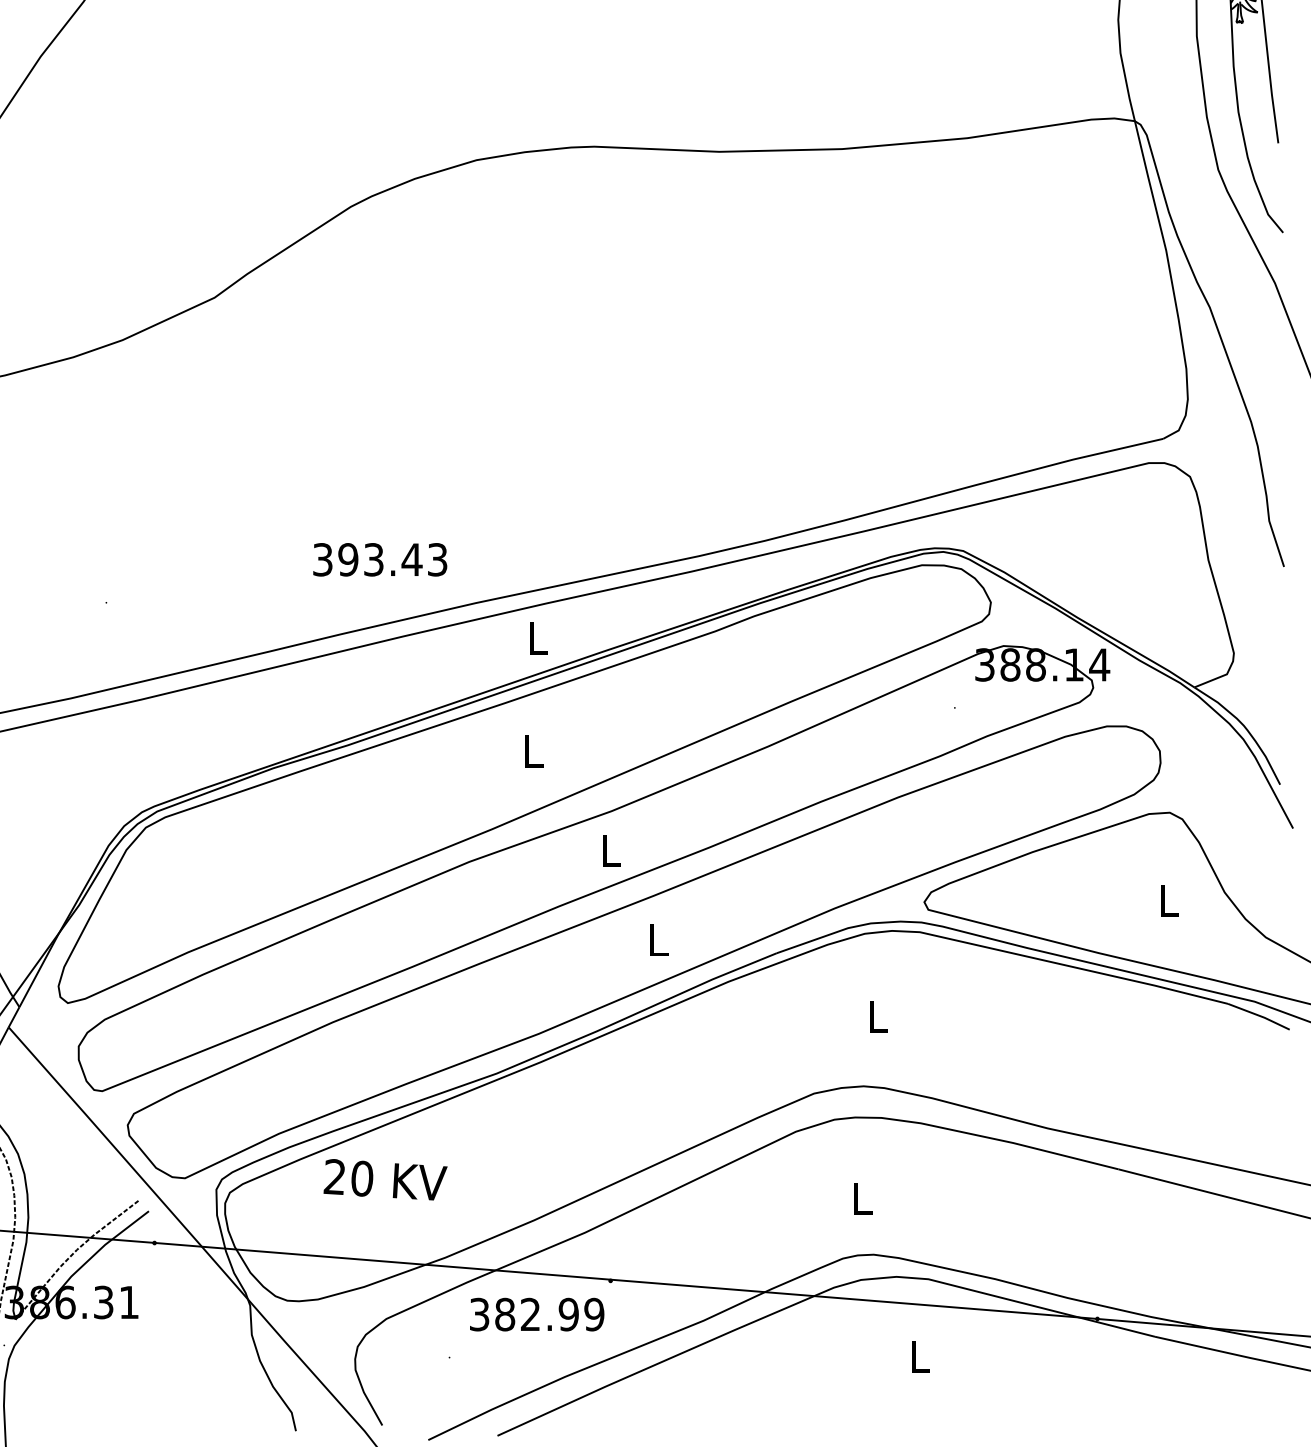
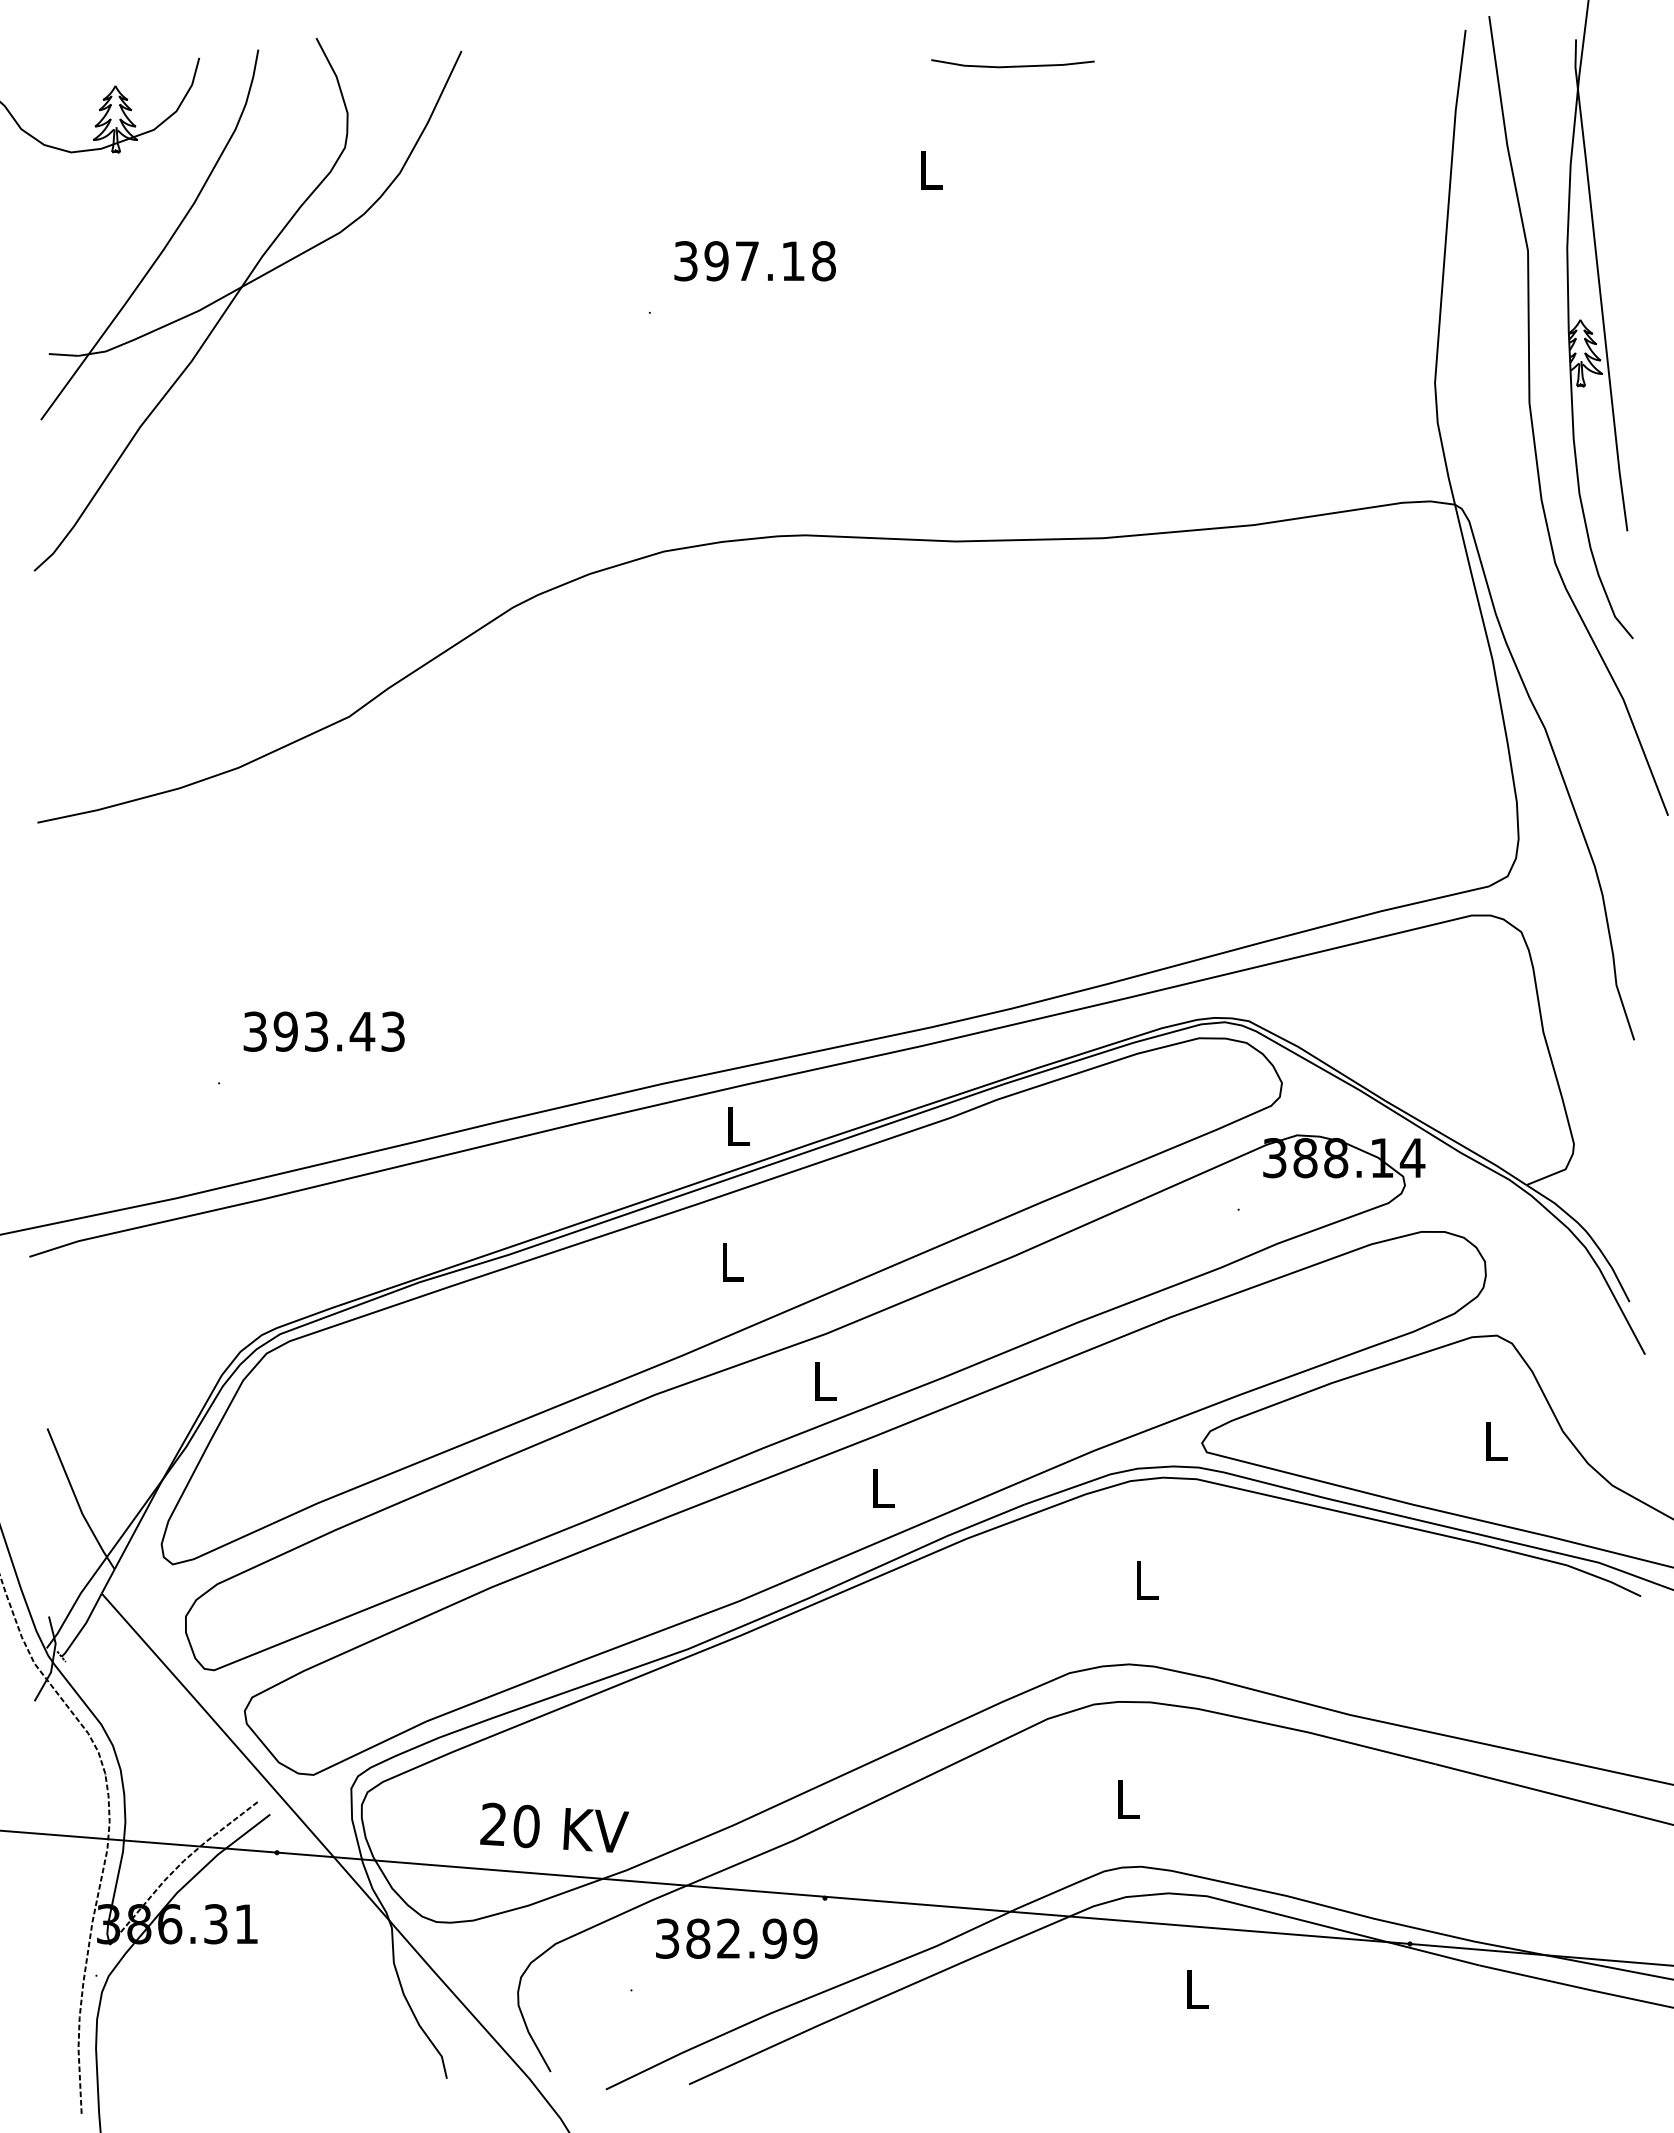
text: (379, 559) -> (323, 1031), moved
text: (385, 1179) -> (554, 1827), moved

